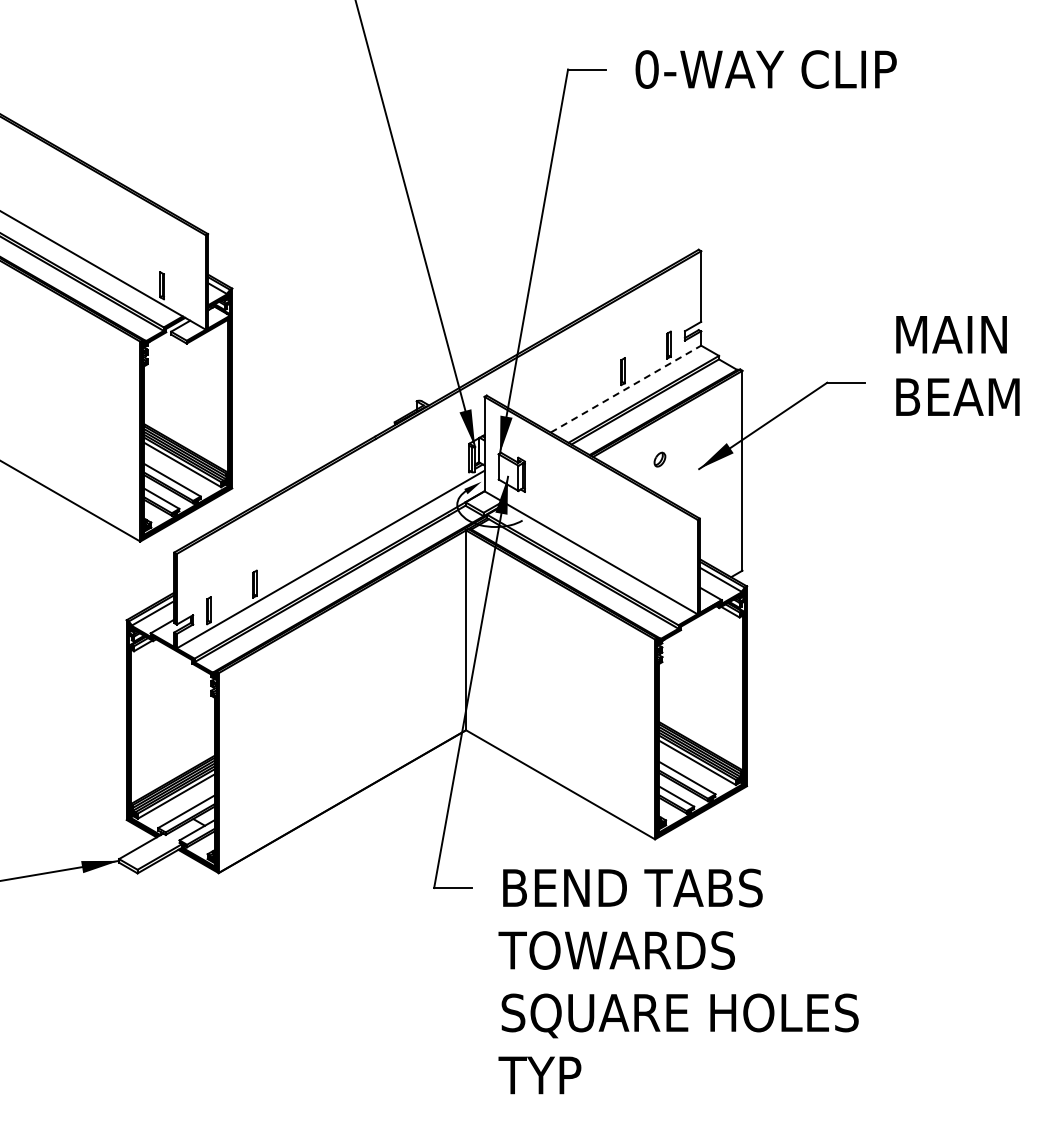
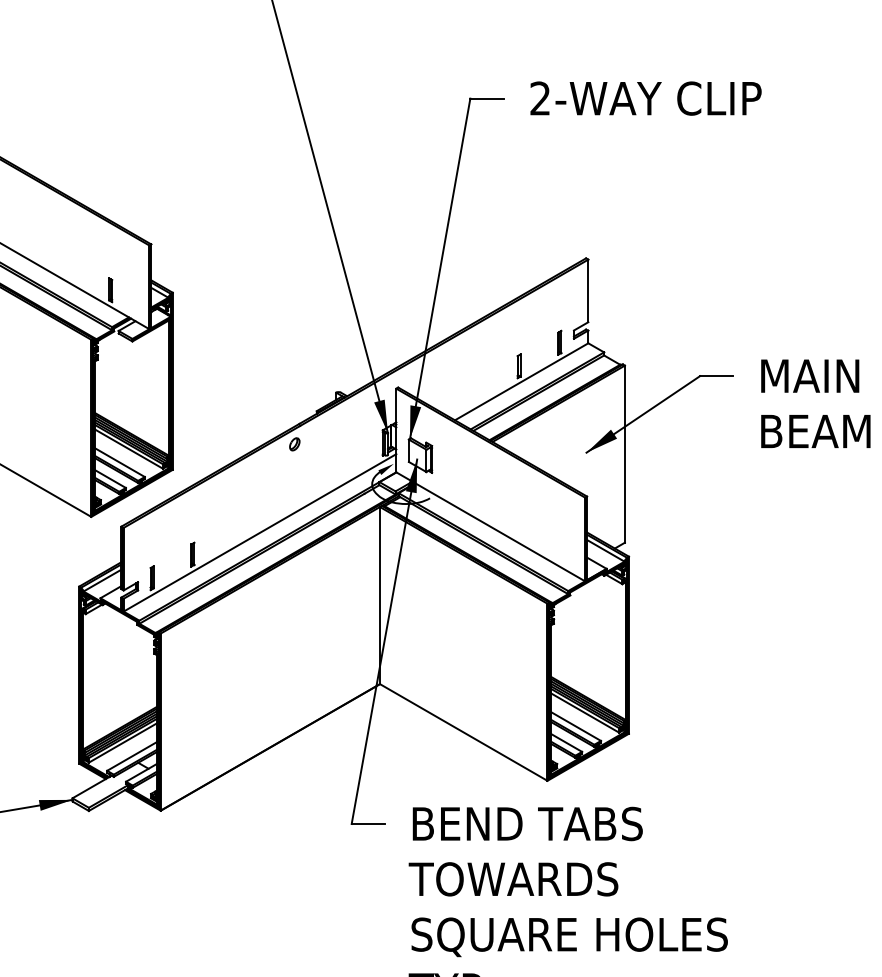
text: (646, 69) -> (539, 98), 0-WAY -> 2-WAY
text: (957, 365) -> (815, 403), moved
line: (625, 389) -> (521, 382), dashed -> solid
part: (659, 459) -> (294, 444), moved

